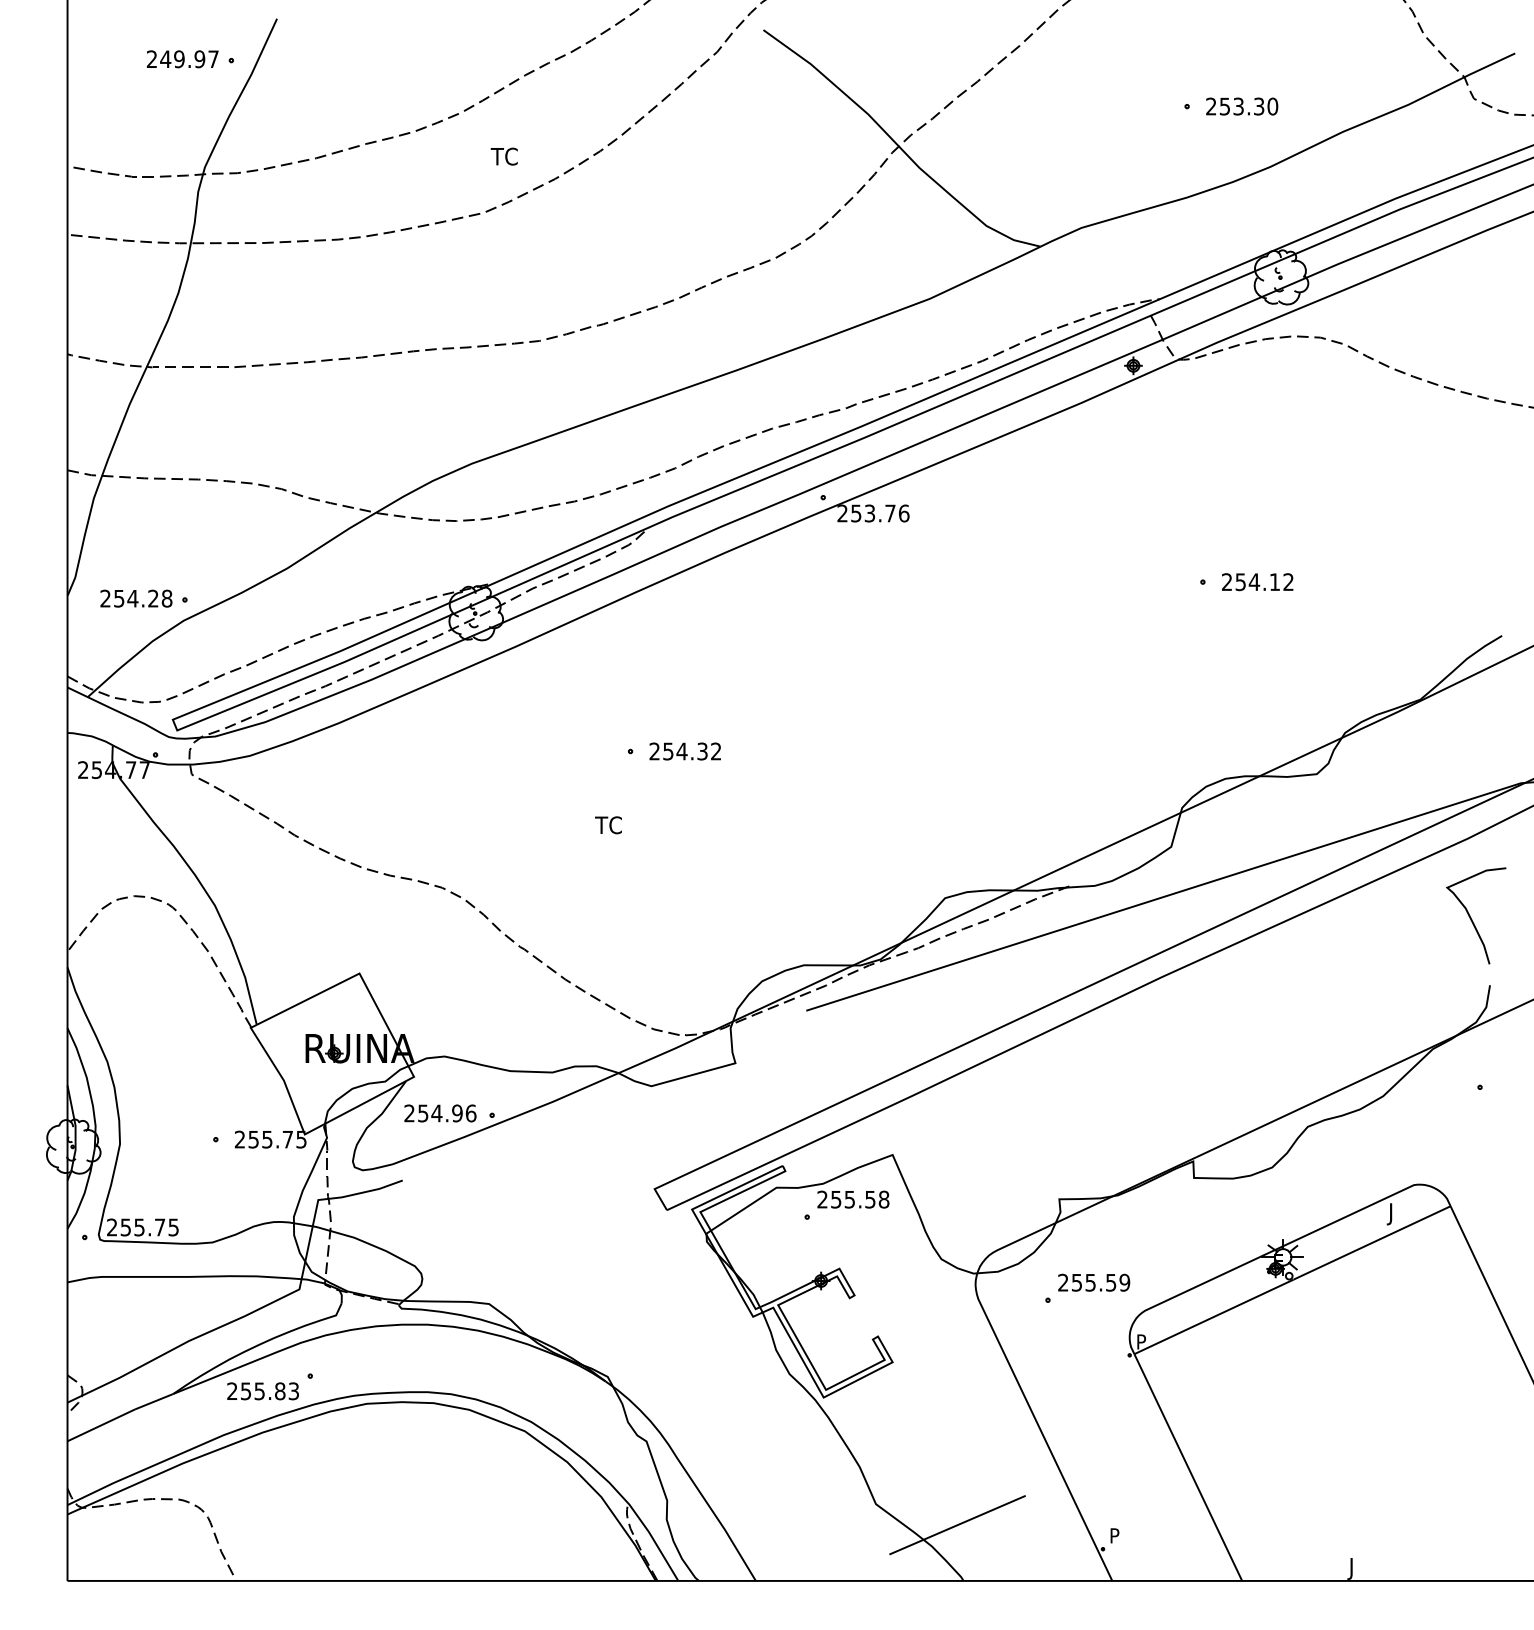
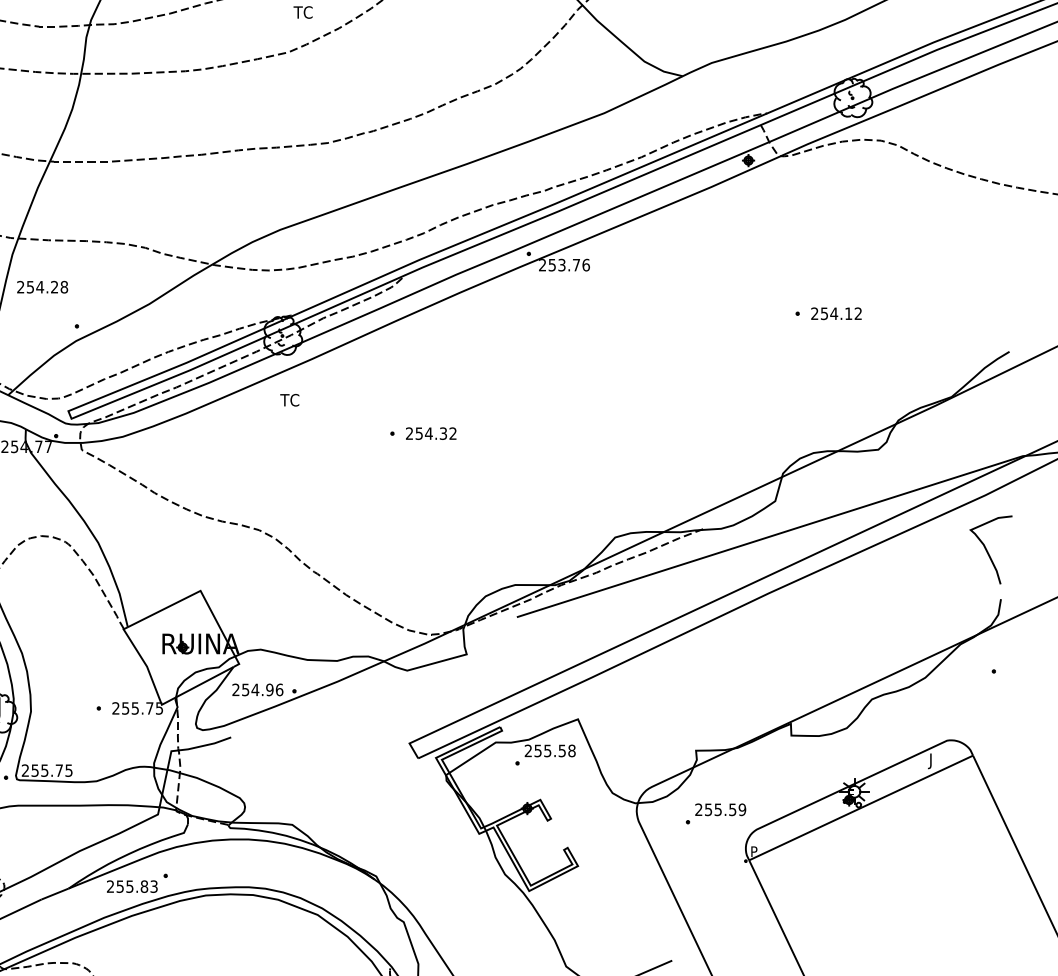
text: (136, 598) -> (42, 287), moved
text: (608, 825) -> (289, 400), moved

